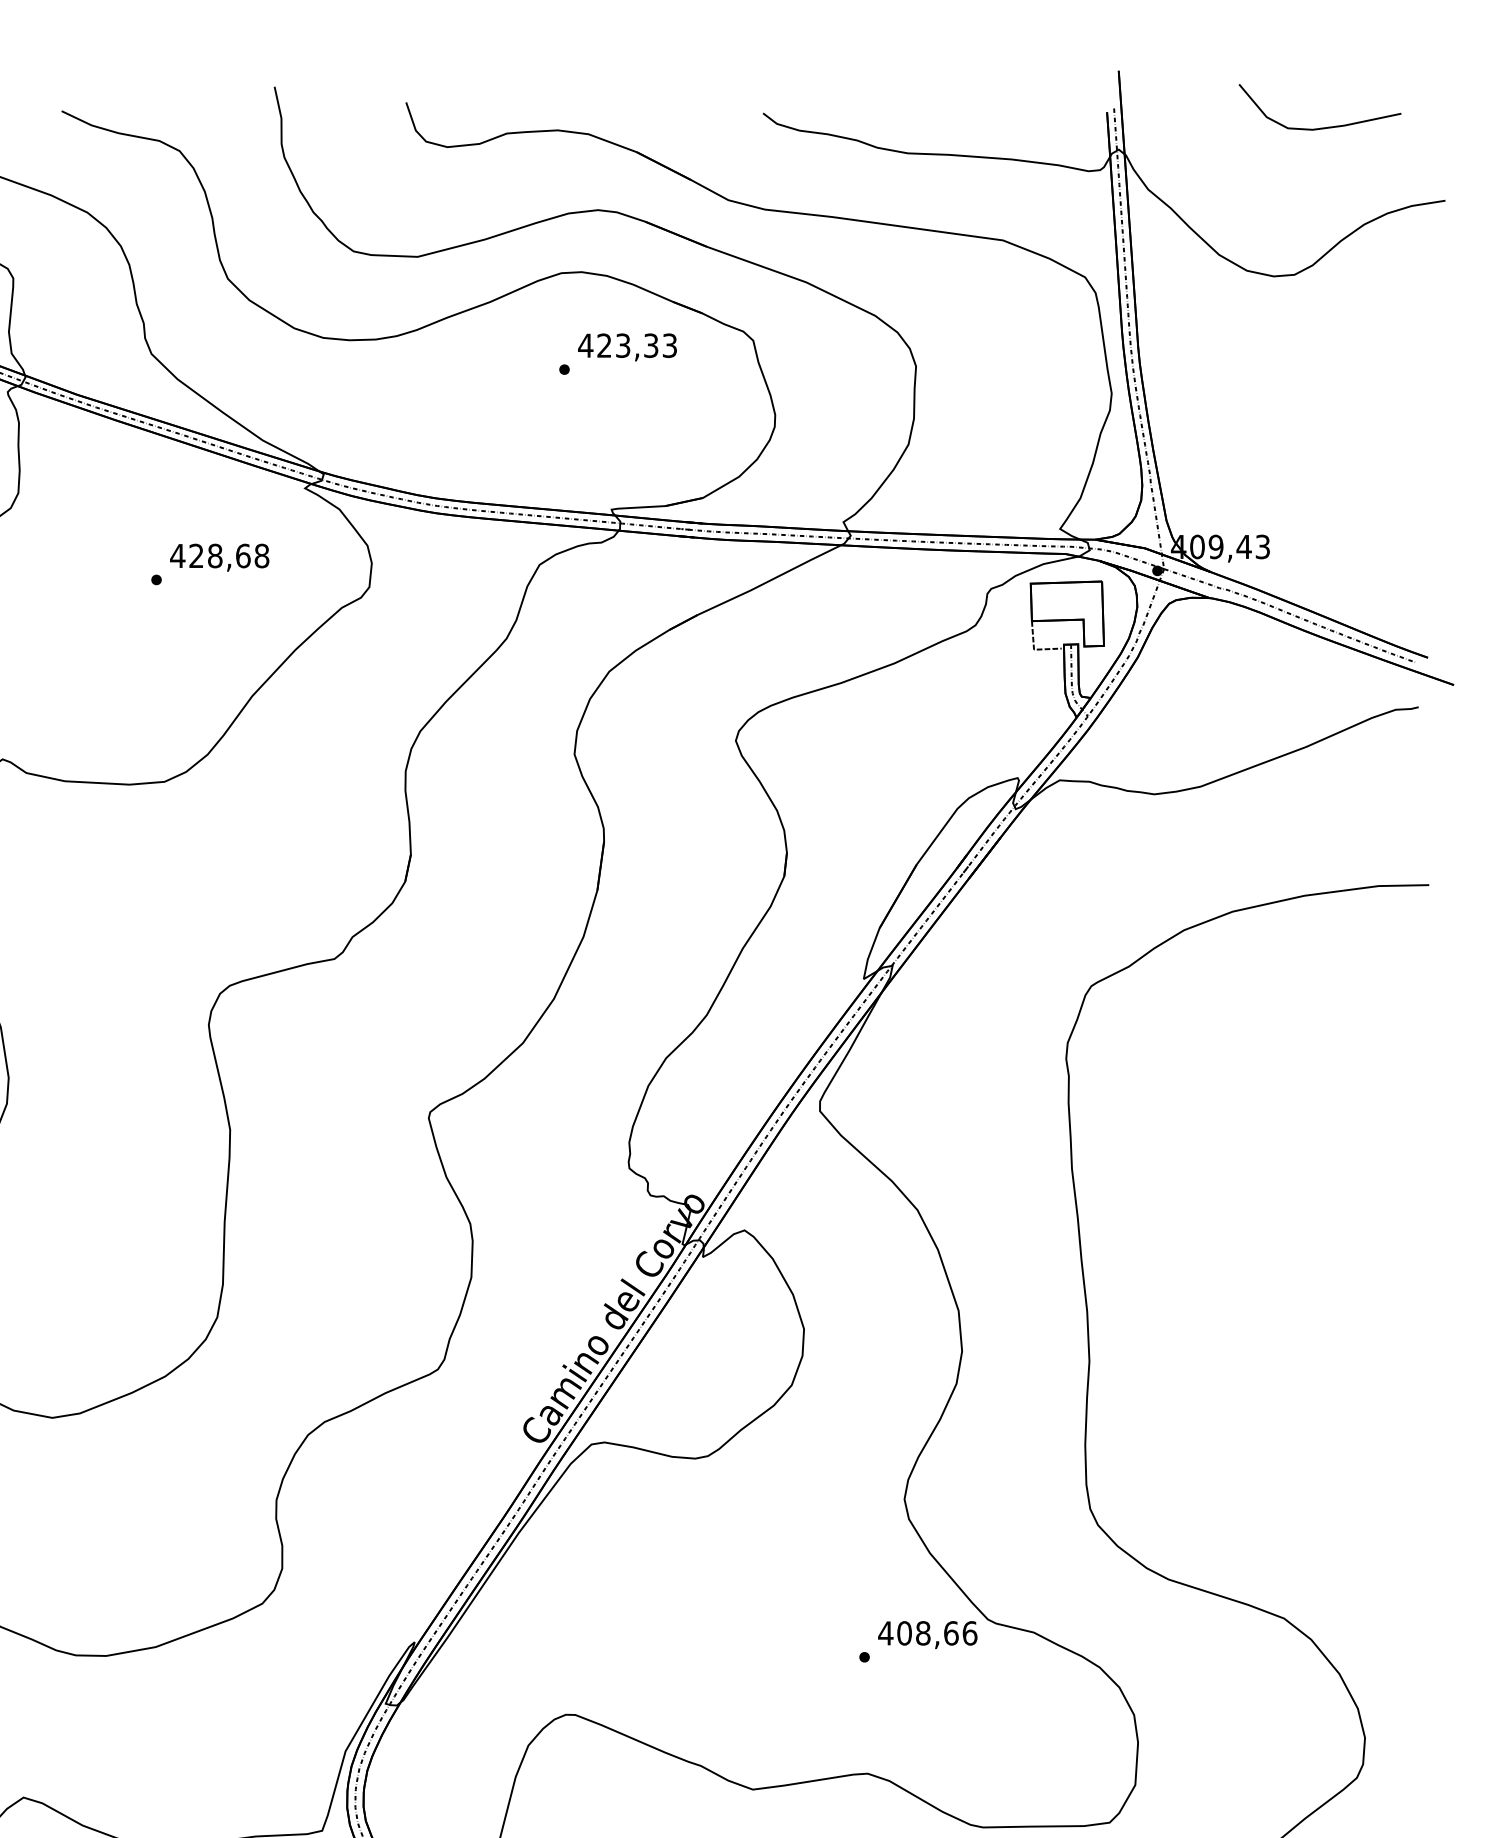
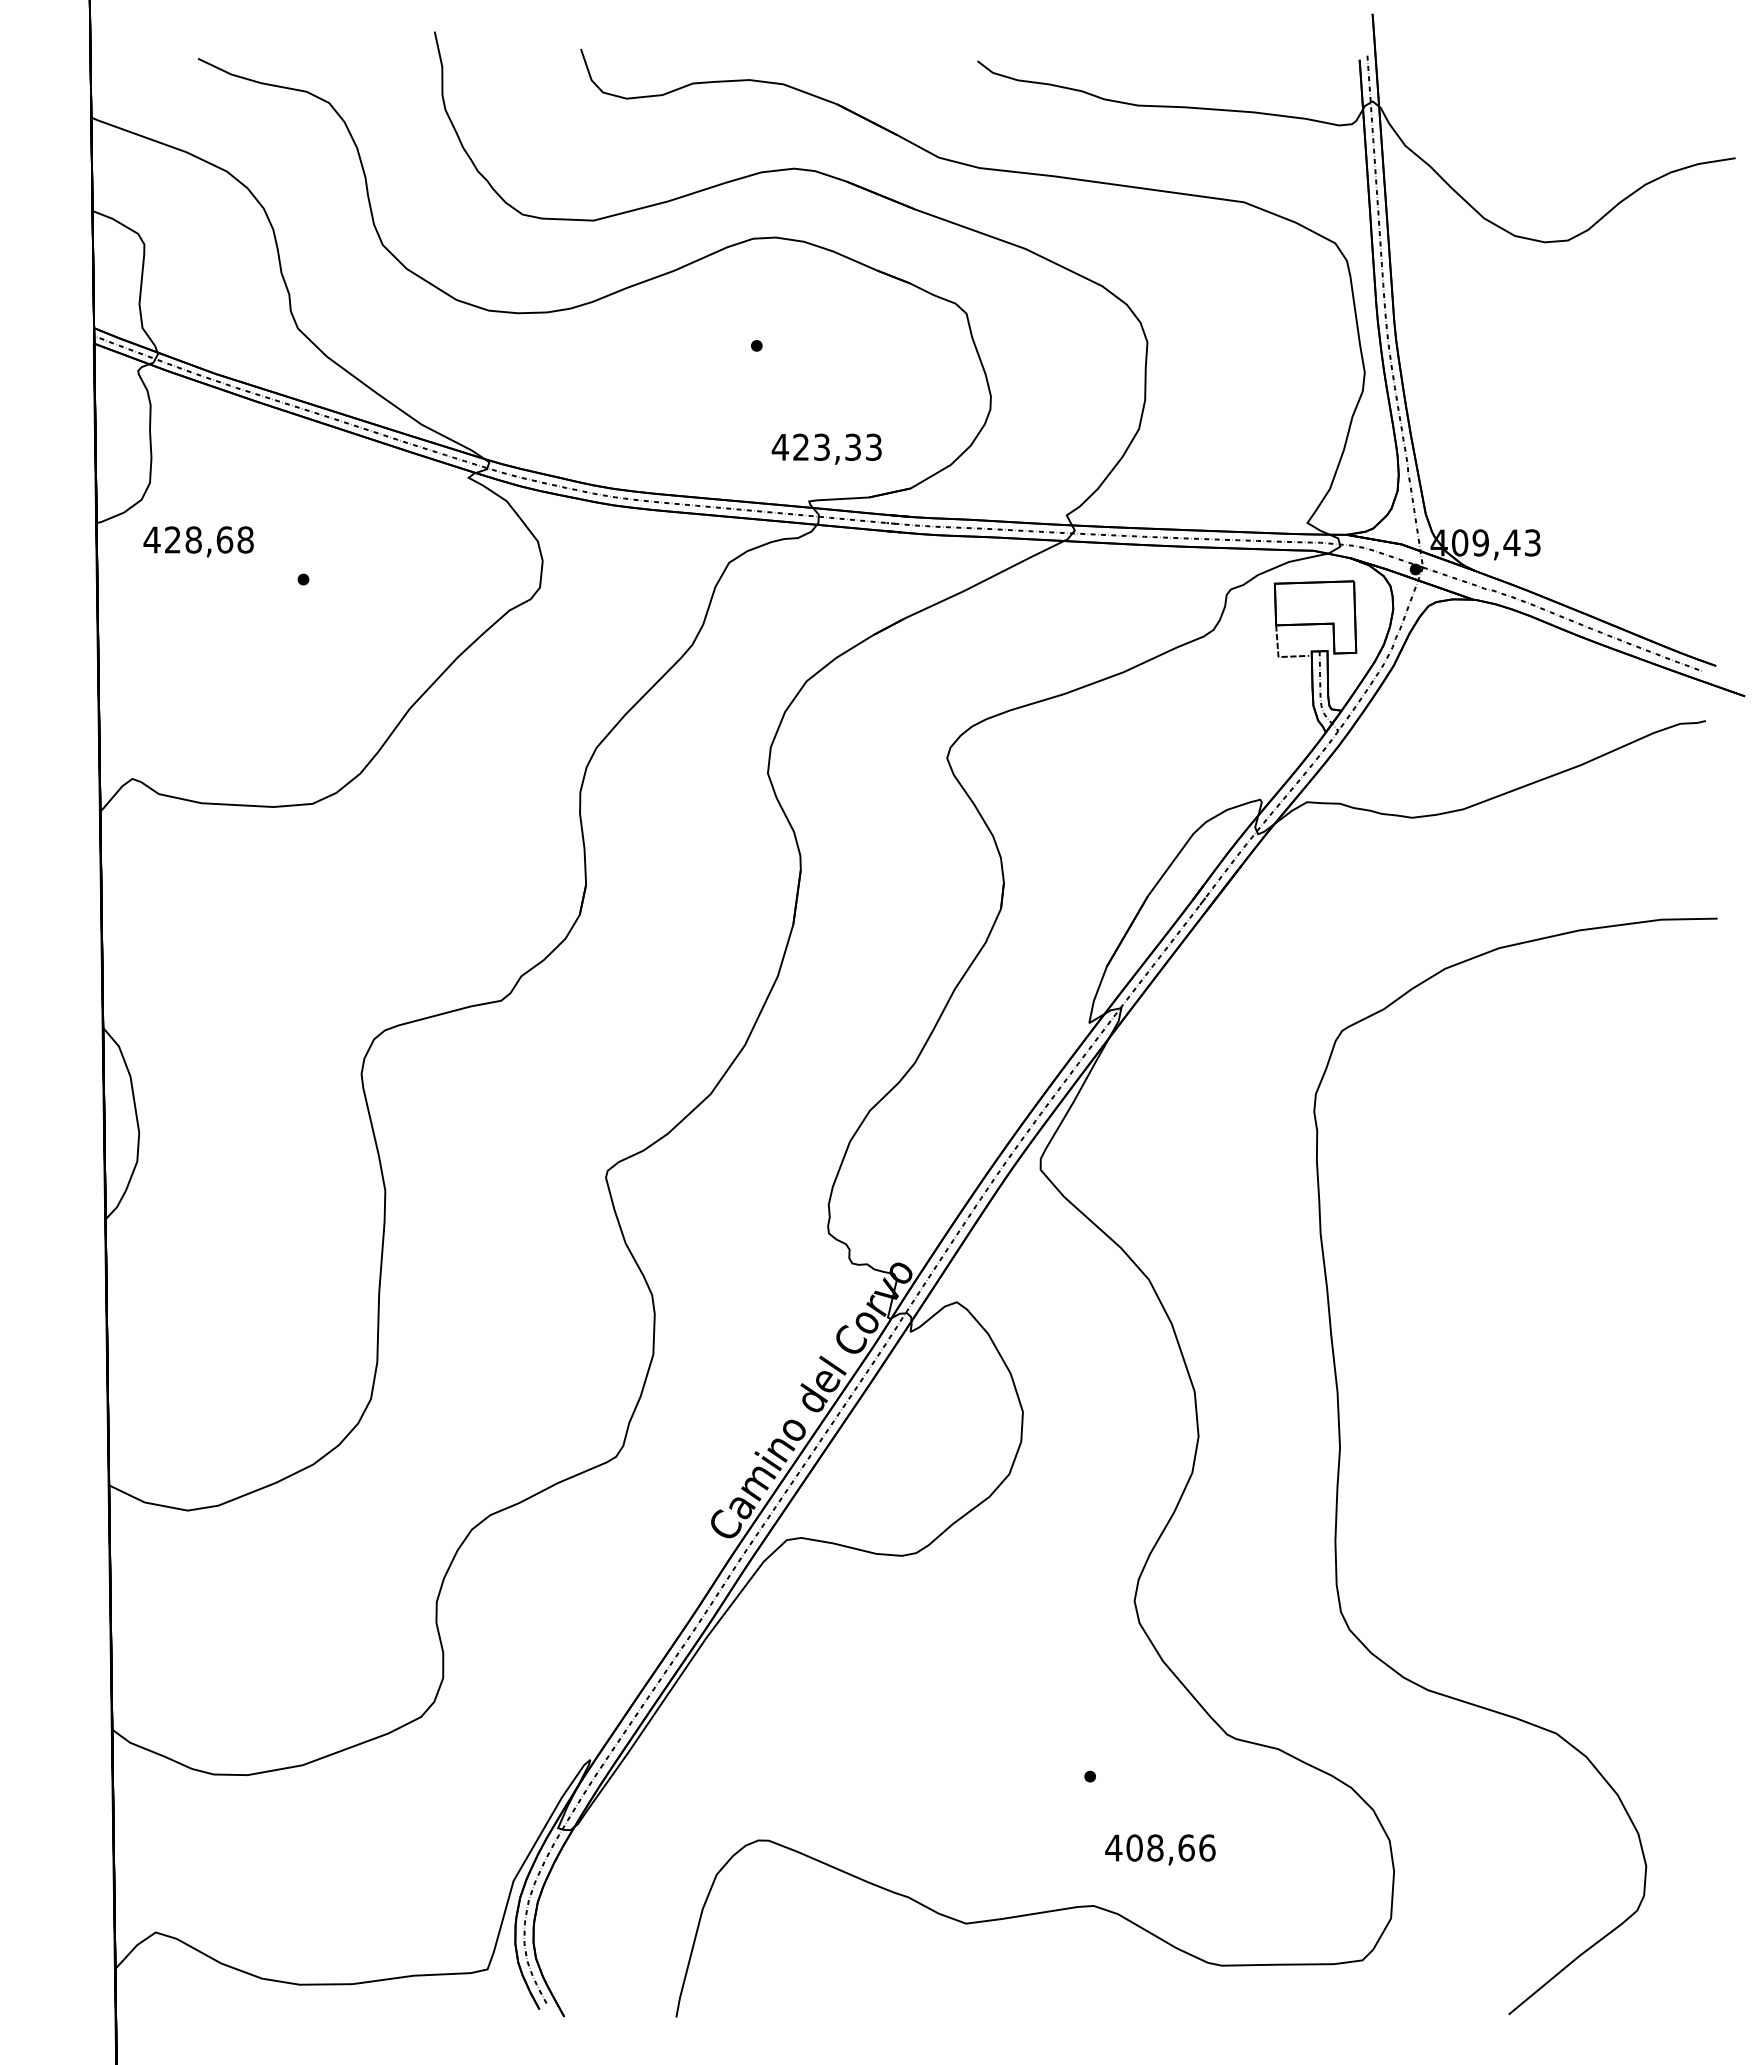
curve: (1323, 127) -> (1600, 76), removed
text: (627, 346) -> (826, 448), moved
text: (219, 557) -> (198, 541), moved
text: (927, 1634) -> (1160, 1849), moved

